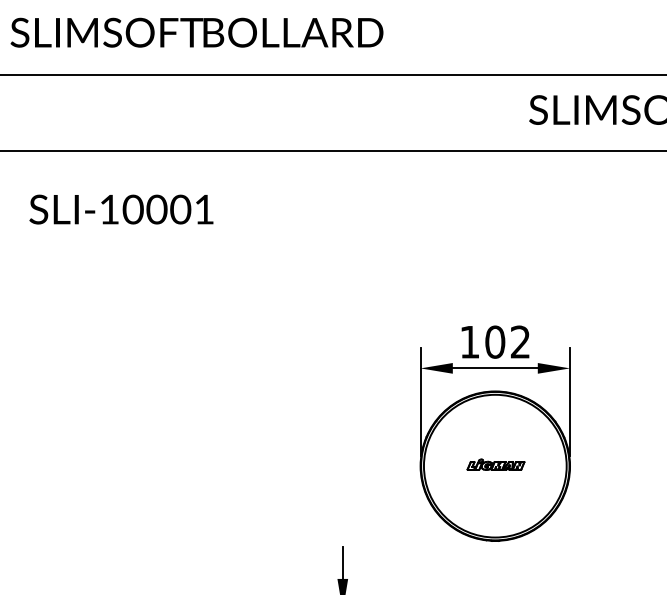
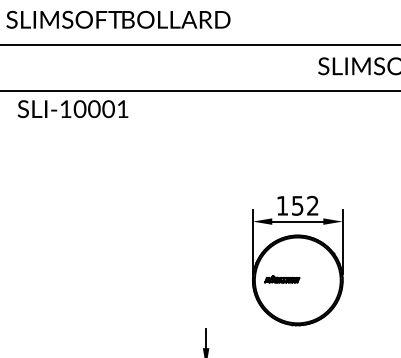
text: (120, 210) -> (72, 109), moved
text: (494, 341) -> (297, 205), 102 -> 152
part: (496, 464) -> (282, 279), moved

